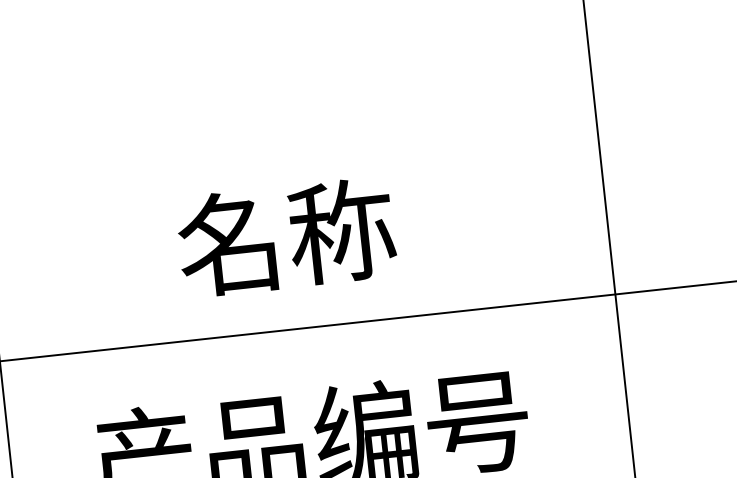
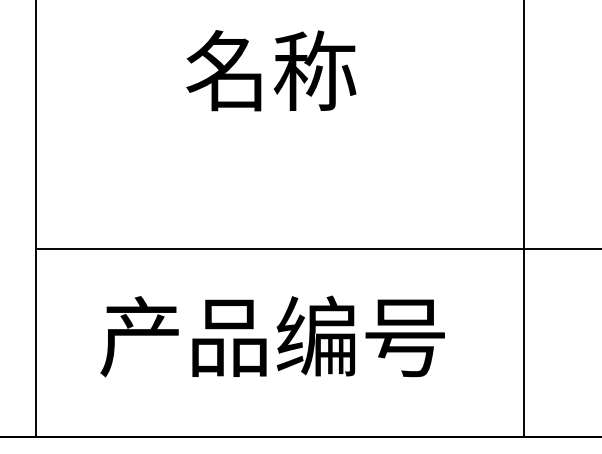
text: (286, 236) -> (271, 70), moved

